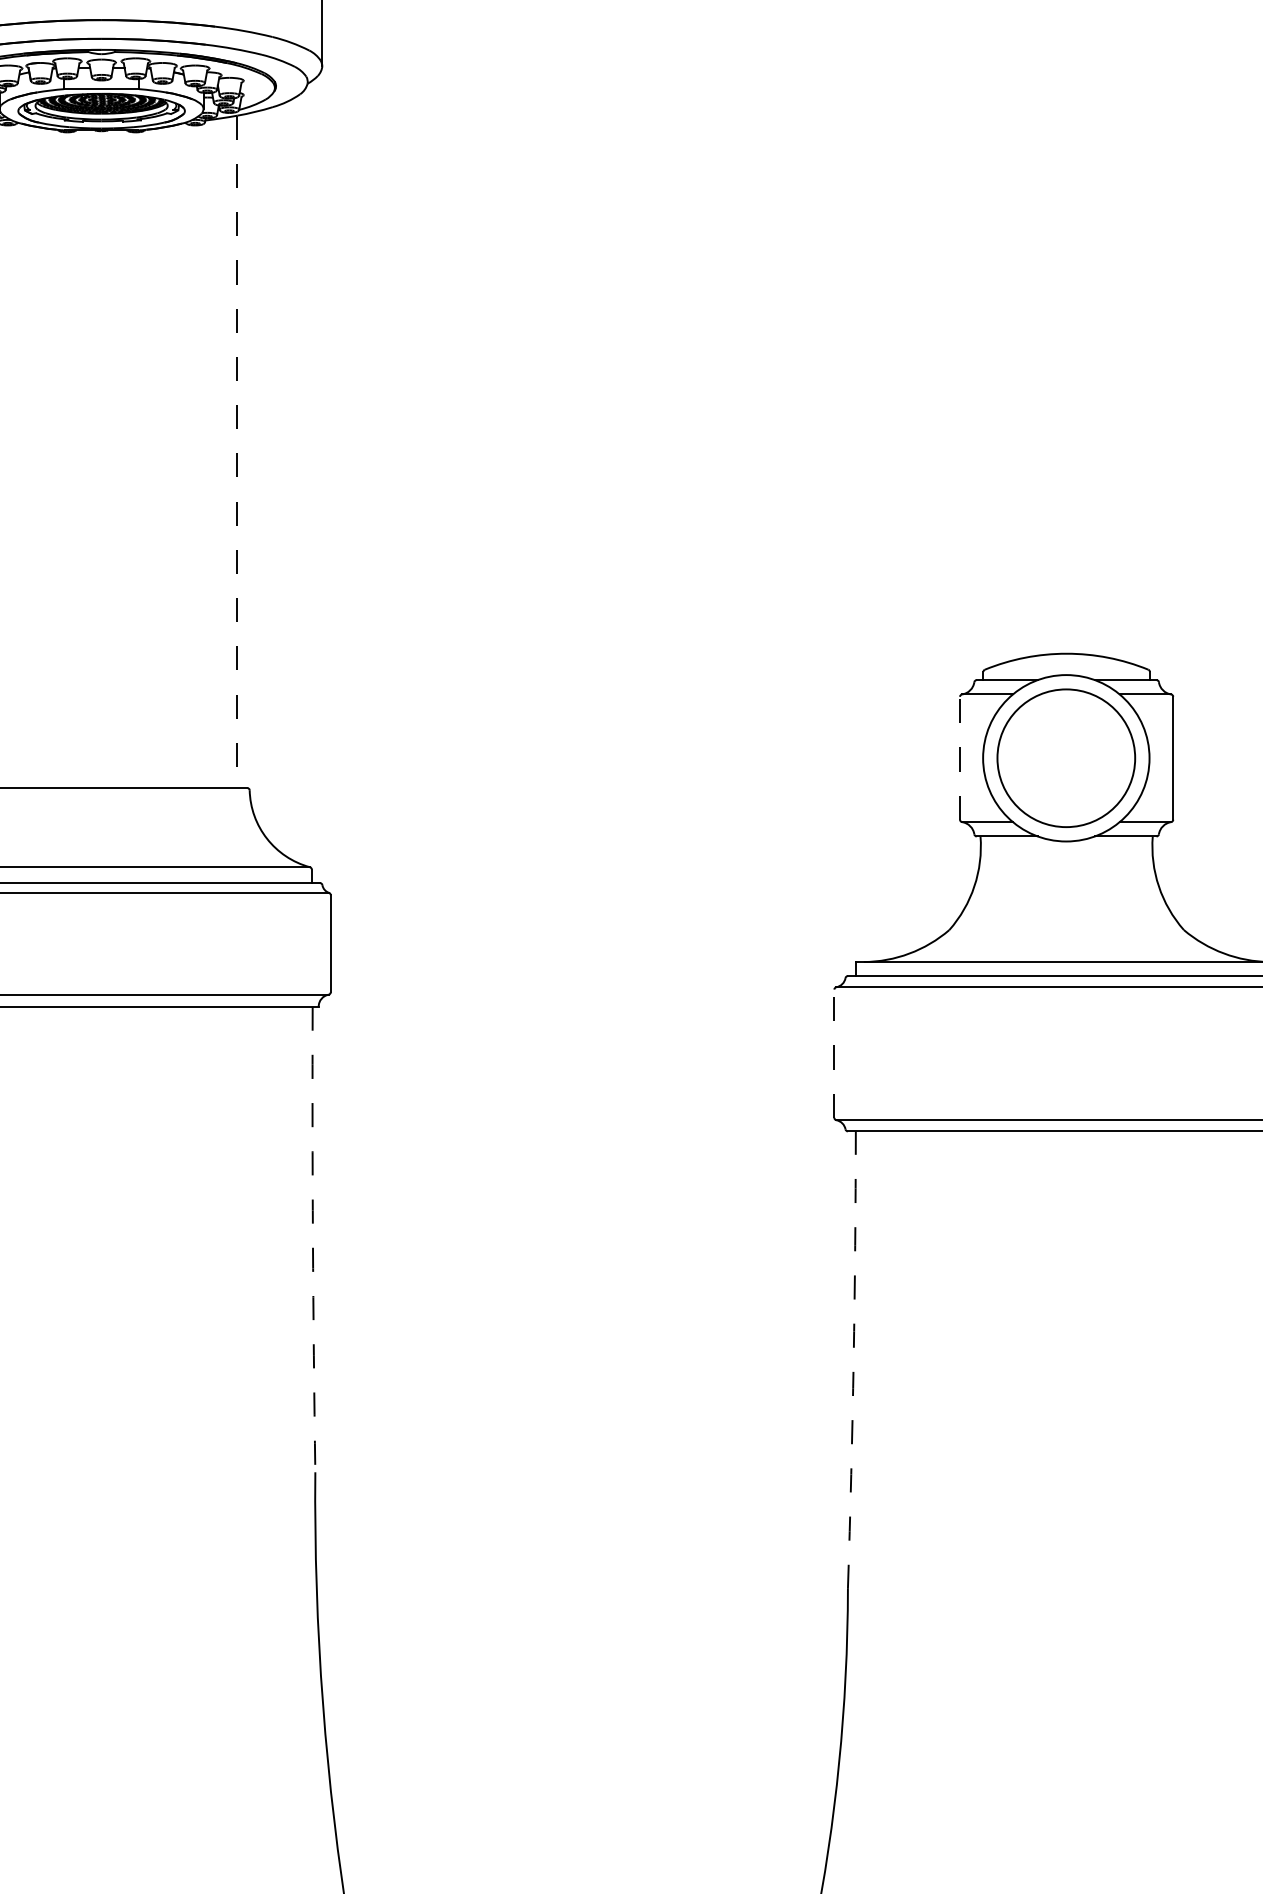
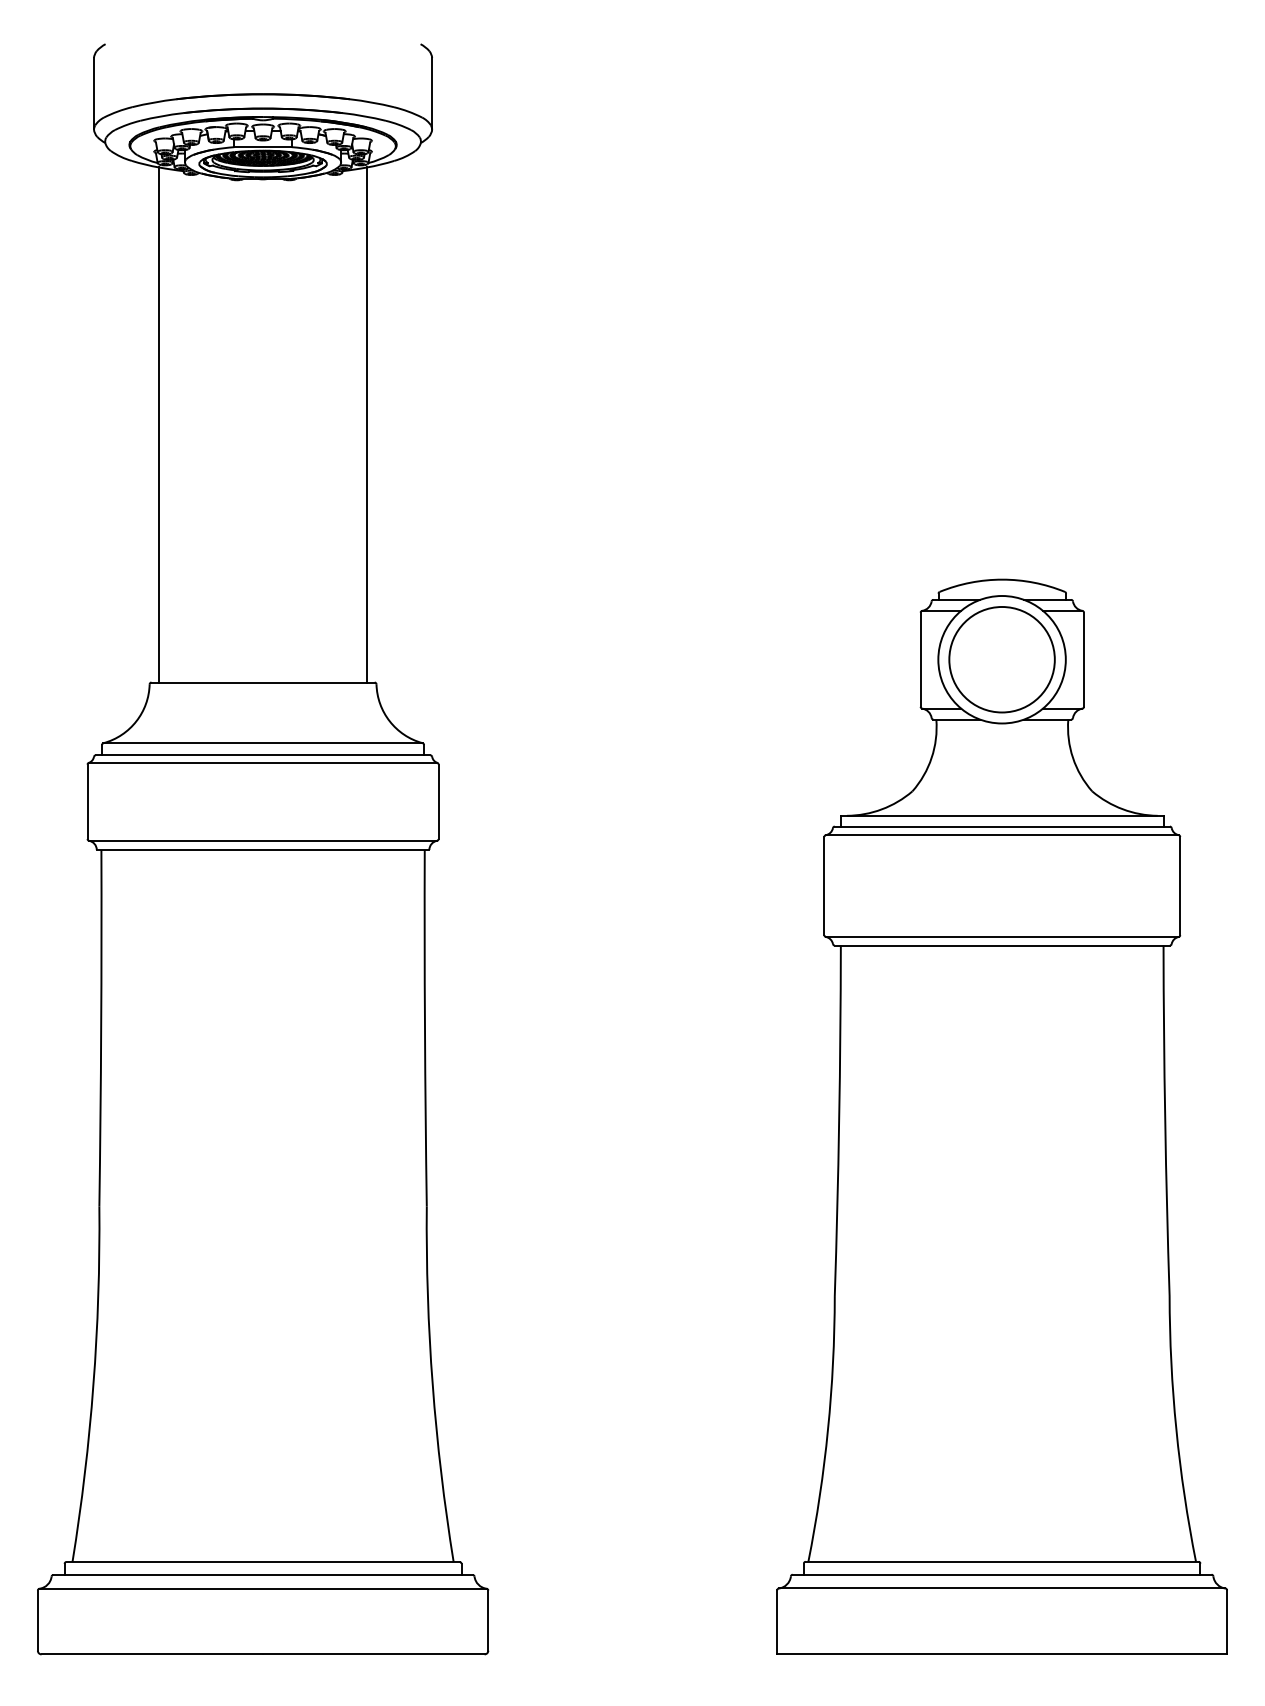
line: (237, 452) -> (367, 425), dashed -> solid
line: (959, 757) -> (920, 659), dashed -> solid
line: (834, 1052) -> (824, 885), dashed -> solid
arc: (312, 1239) -> (424, 1028), dashed -> solid
arc: (854, 1359) -> (839, 1120), dashed -> solid

